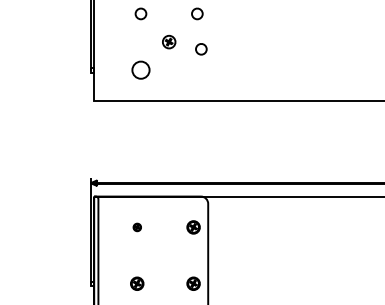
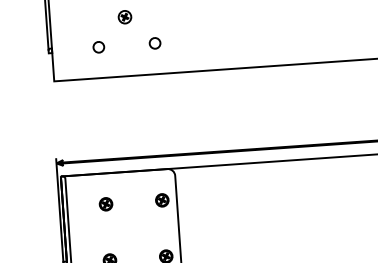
part: (201, 49) -> (155, 43), moved
part: (140, 70) -> (98, 47), size x0.62
part: (137, 227) -> (106, 204), size x1.67

